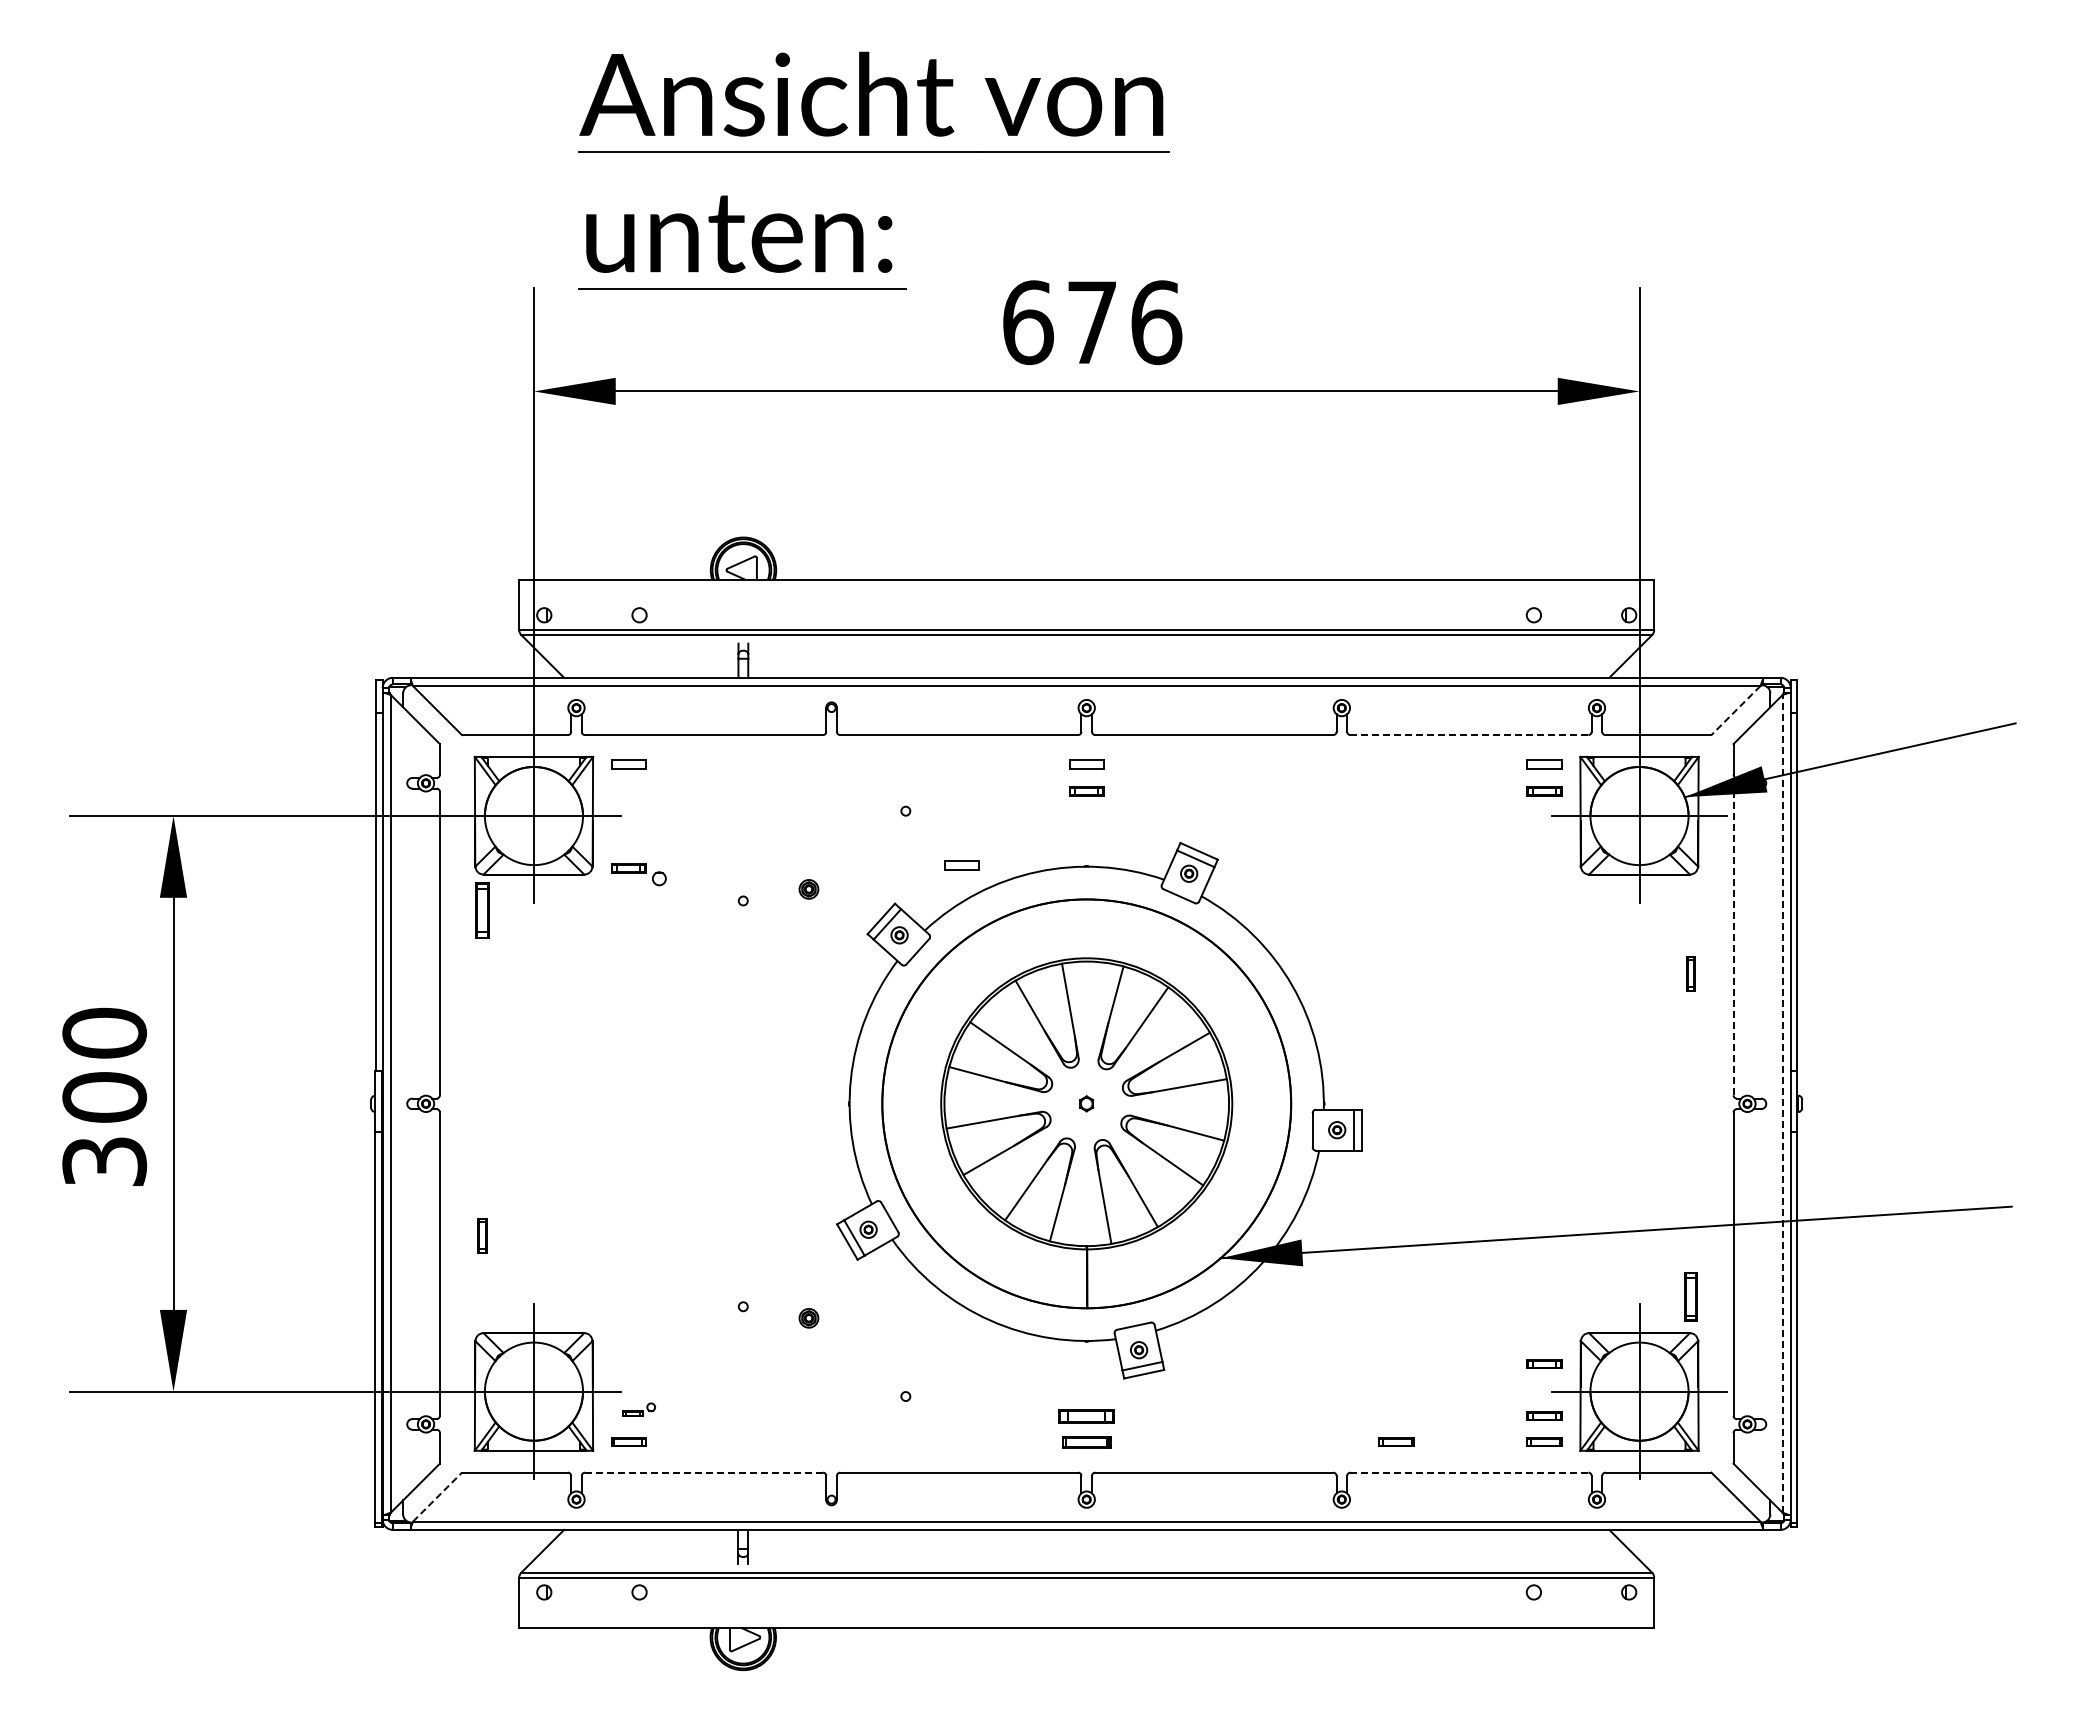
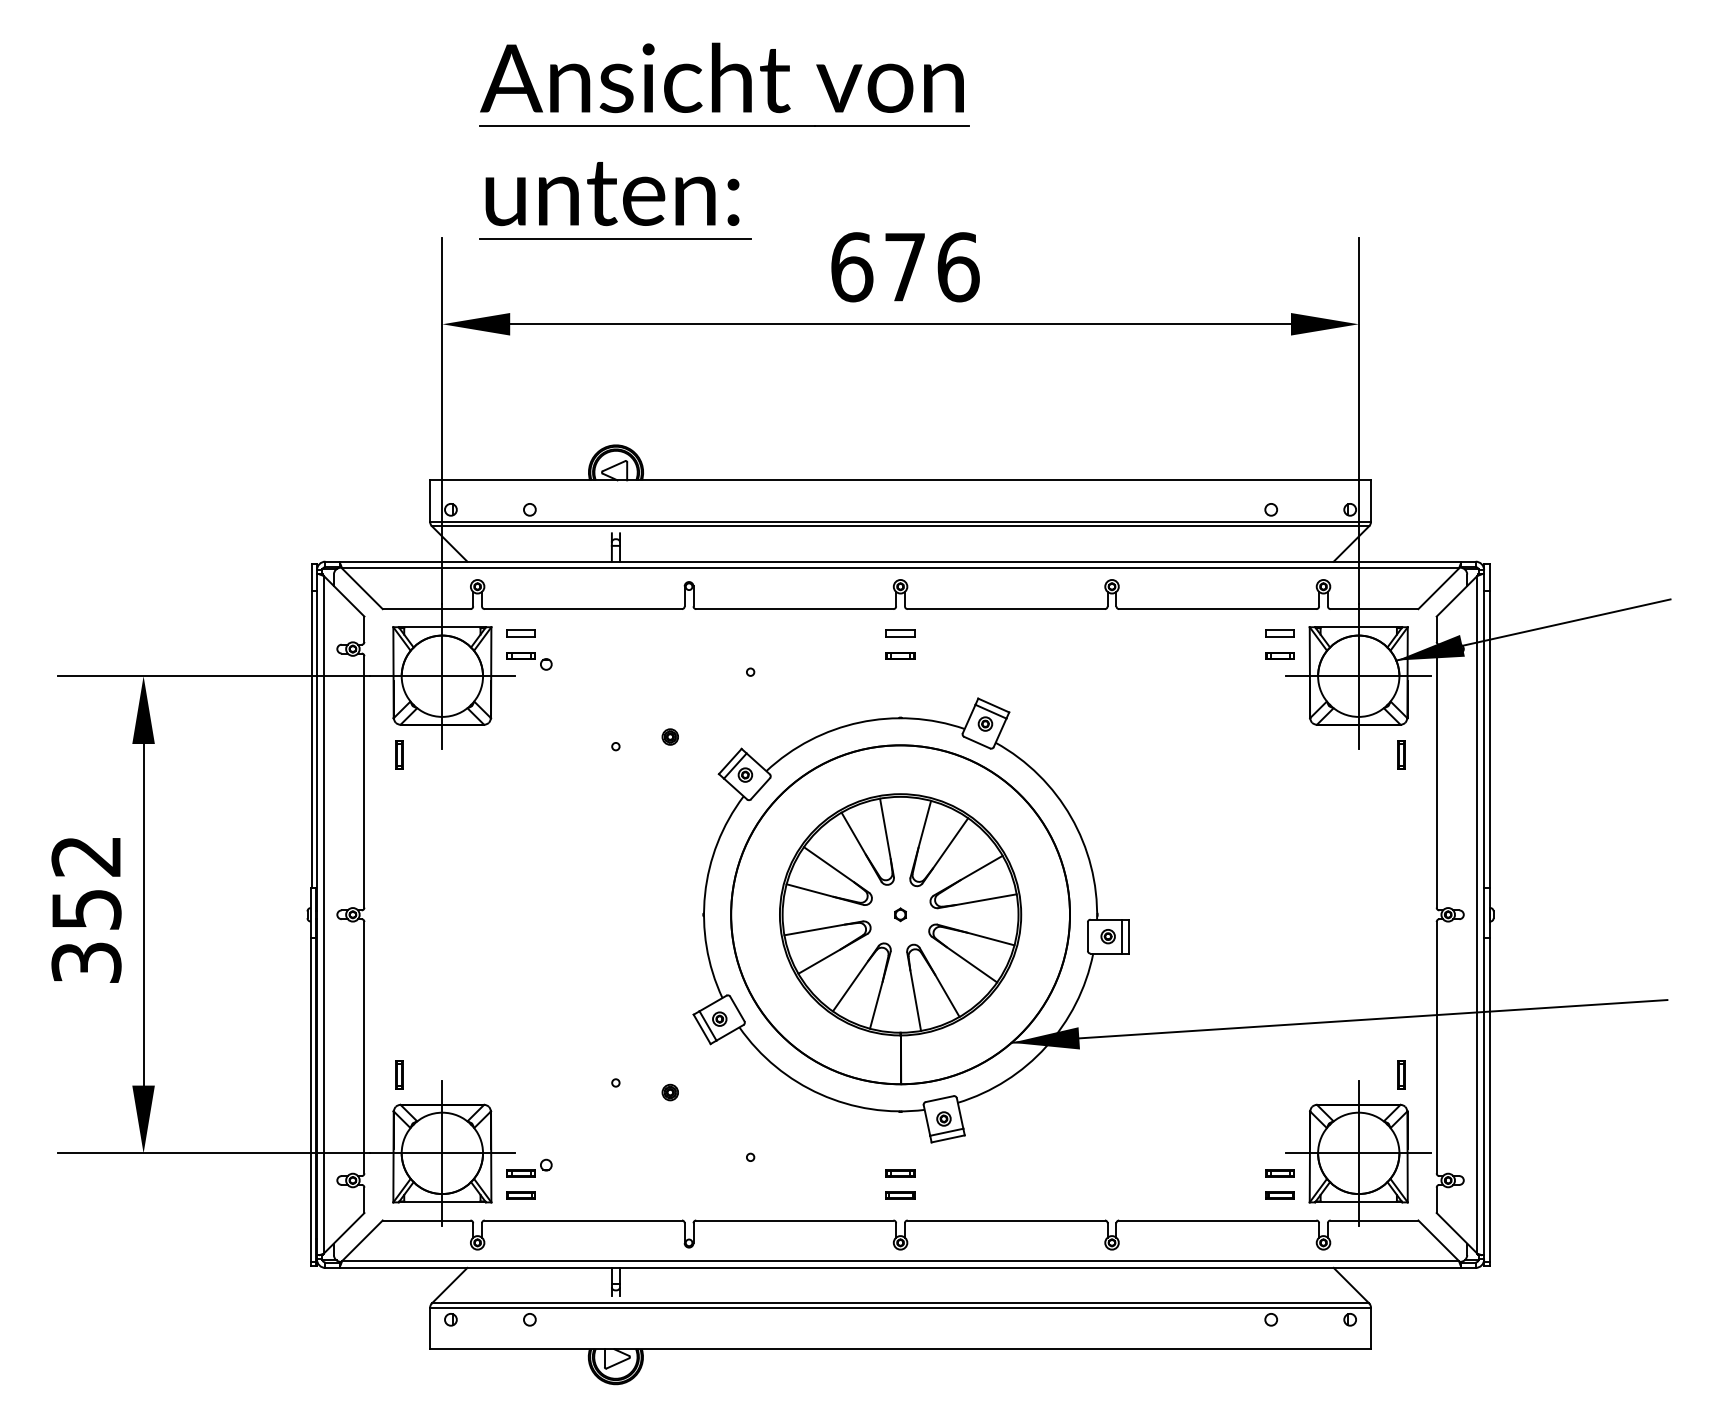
line: (1736, 710) -> (1439, 588), dashed -> solid
line: (1469, 735) -> (1217, 609), dashed -> solid
part: (961, 865) -> (796, 717), removed
part: (638, 874) -> (529, 660), moved
part: (482, 910) -> (399, 754), size x0.62
line: (1733, 943) -> (1436, 781), dashed -> solid
part: (1690, 973) -> (1401, 754), moved
text: (104, 1064) -> (86, 882), 300 -> 352
line: (1782, 1103) -> (1477, 914), dashed -> solid
part: (482, 1235) -> (399, 1074), moved
part: (1690, 1296) -> (1401, 1074), size x0.71
part: (1544, 1363) -> (1280, 1130), removed
part: (638, 1409) -> (529, 1168), size x1.67
part: (1086, 1415) -> (900, 1173), size x0.62
part: (1086, 1441) -> (900, 1194), size x0.71
part: (1396, 1441) -> (1157, 1194), removed
line: (704, 1472) -> (583, 1220), dashed -> solid
line: (1469, 1472) -> (1217, 1220), dashed -> solid
line: (437, 1497) -> (362, 1241), dashed -> solid

